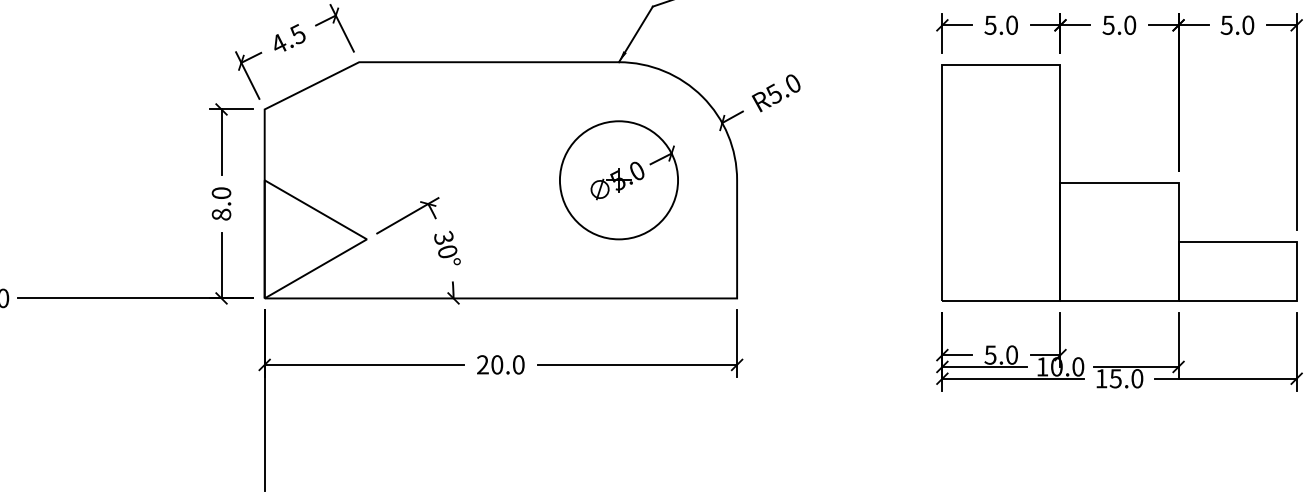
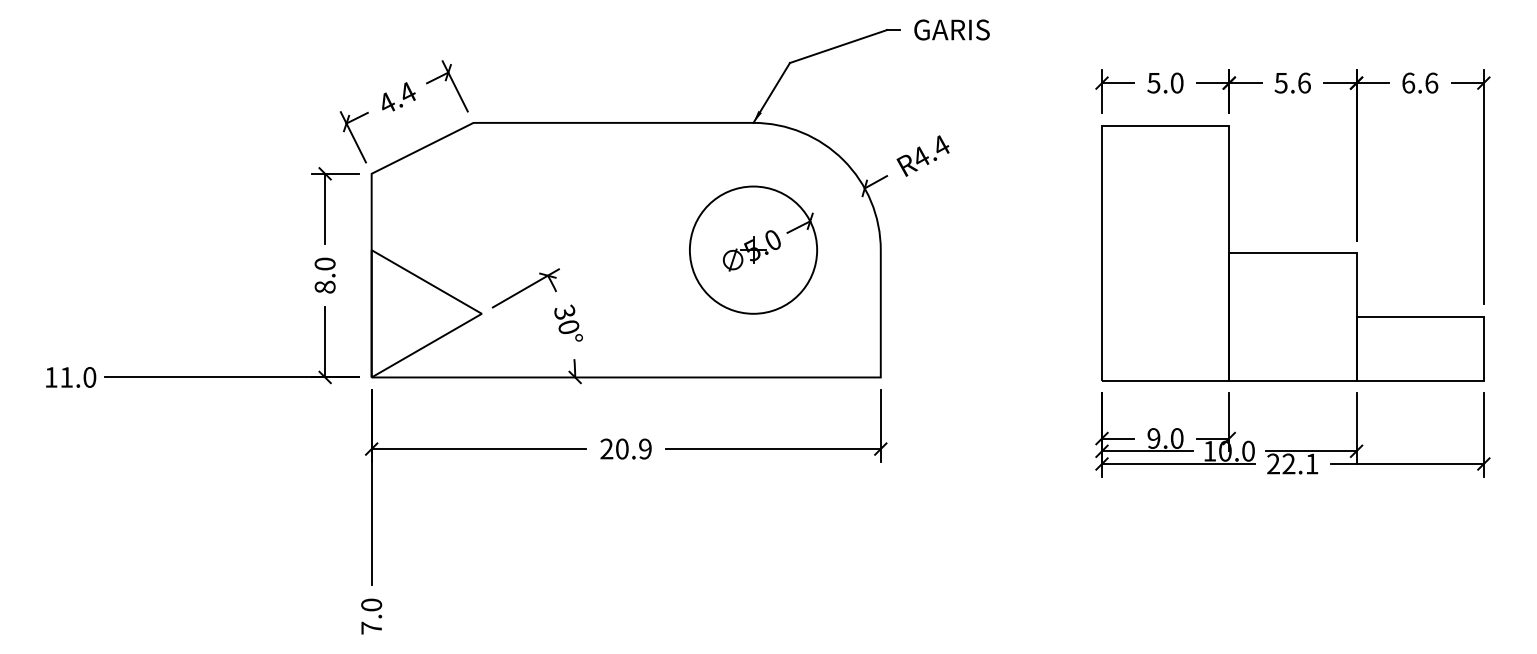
text: (1130, 24) -> (1304, 82), 5.0 -> 5.6
text: (1237, 24) -> (1420, 82), 5.0 -> 6.6
text: (297, 34) -> (407, 92), 4.5 -> 4.4
text: (783, 88) -> (930, 151), R5.0 -> R4.4
text: (990, 355) -> (1153, 438), 5.0 -> 9.0
text: (518, 364) -> (645, 448), 20.0 -> 20.9
text: (1119, 378) -> (1292, 463), 15.0 -> 22.1

